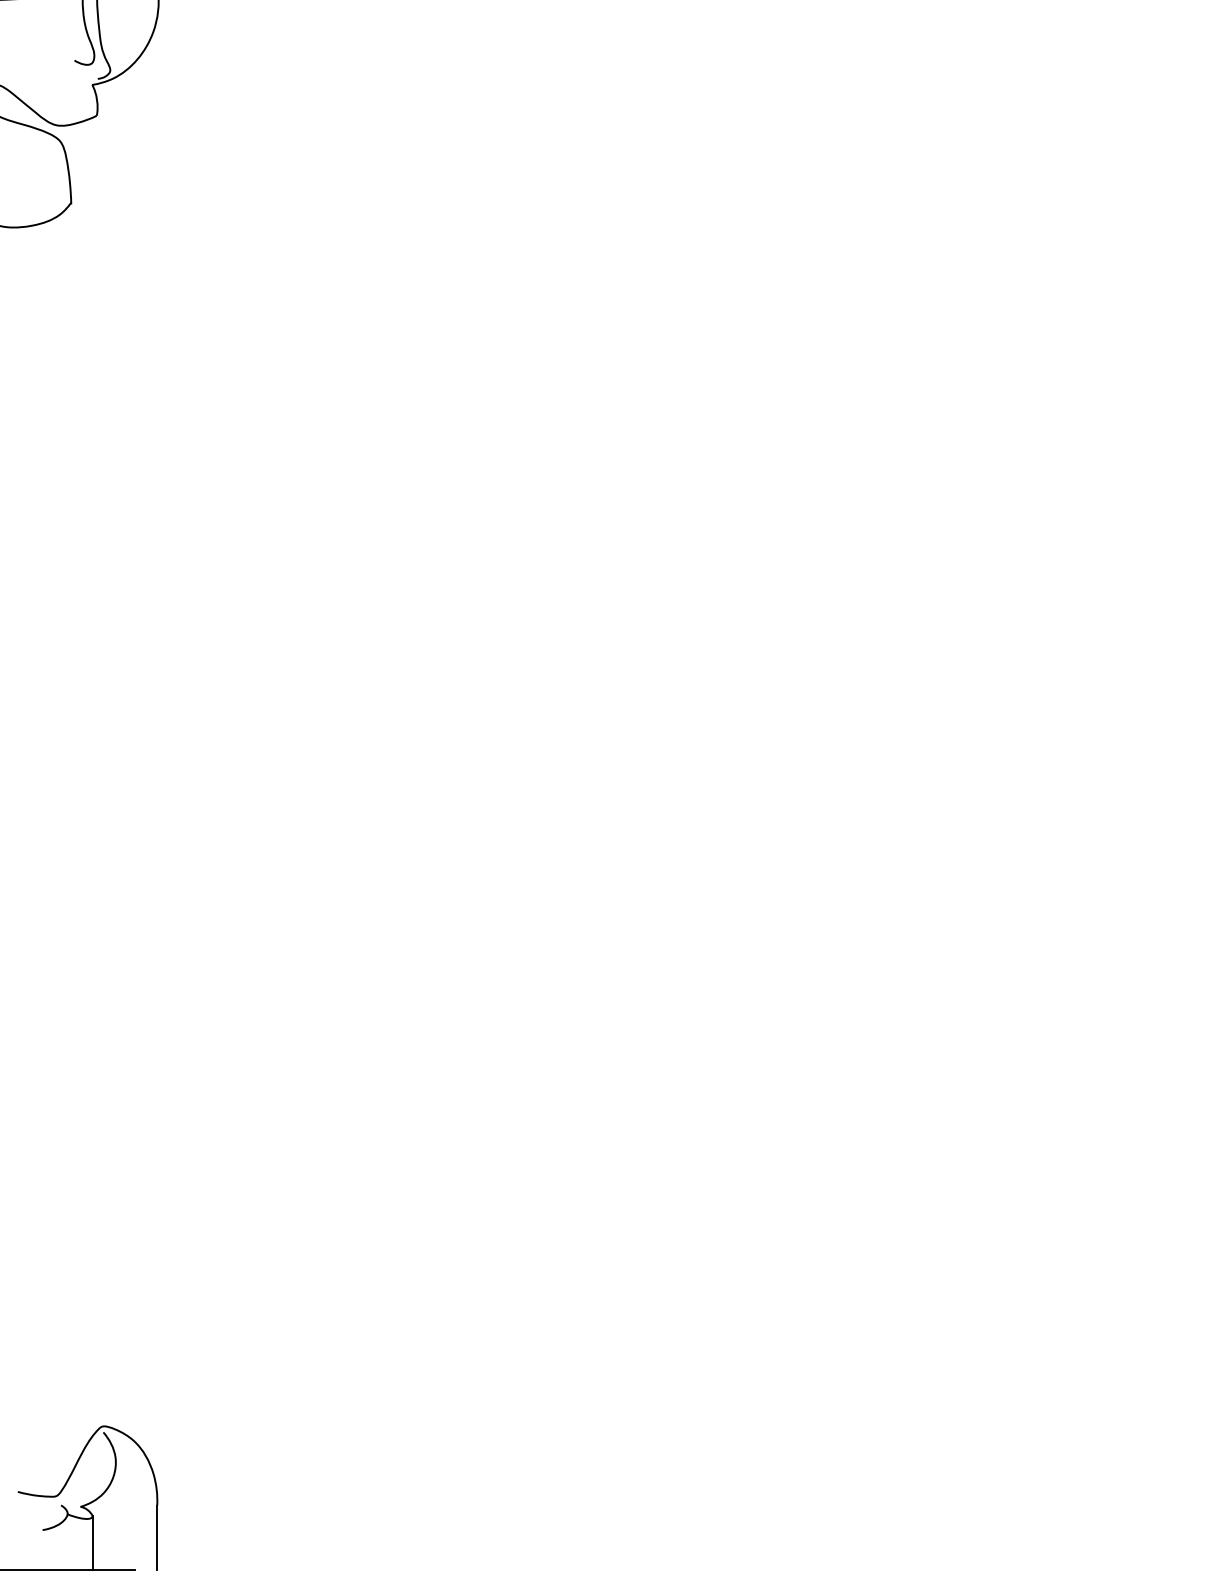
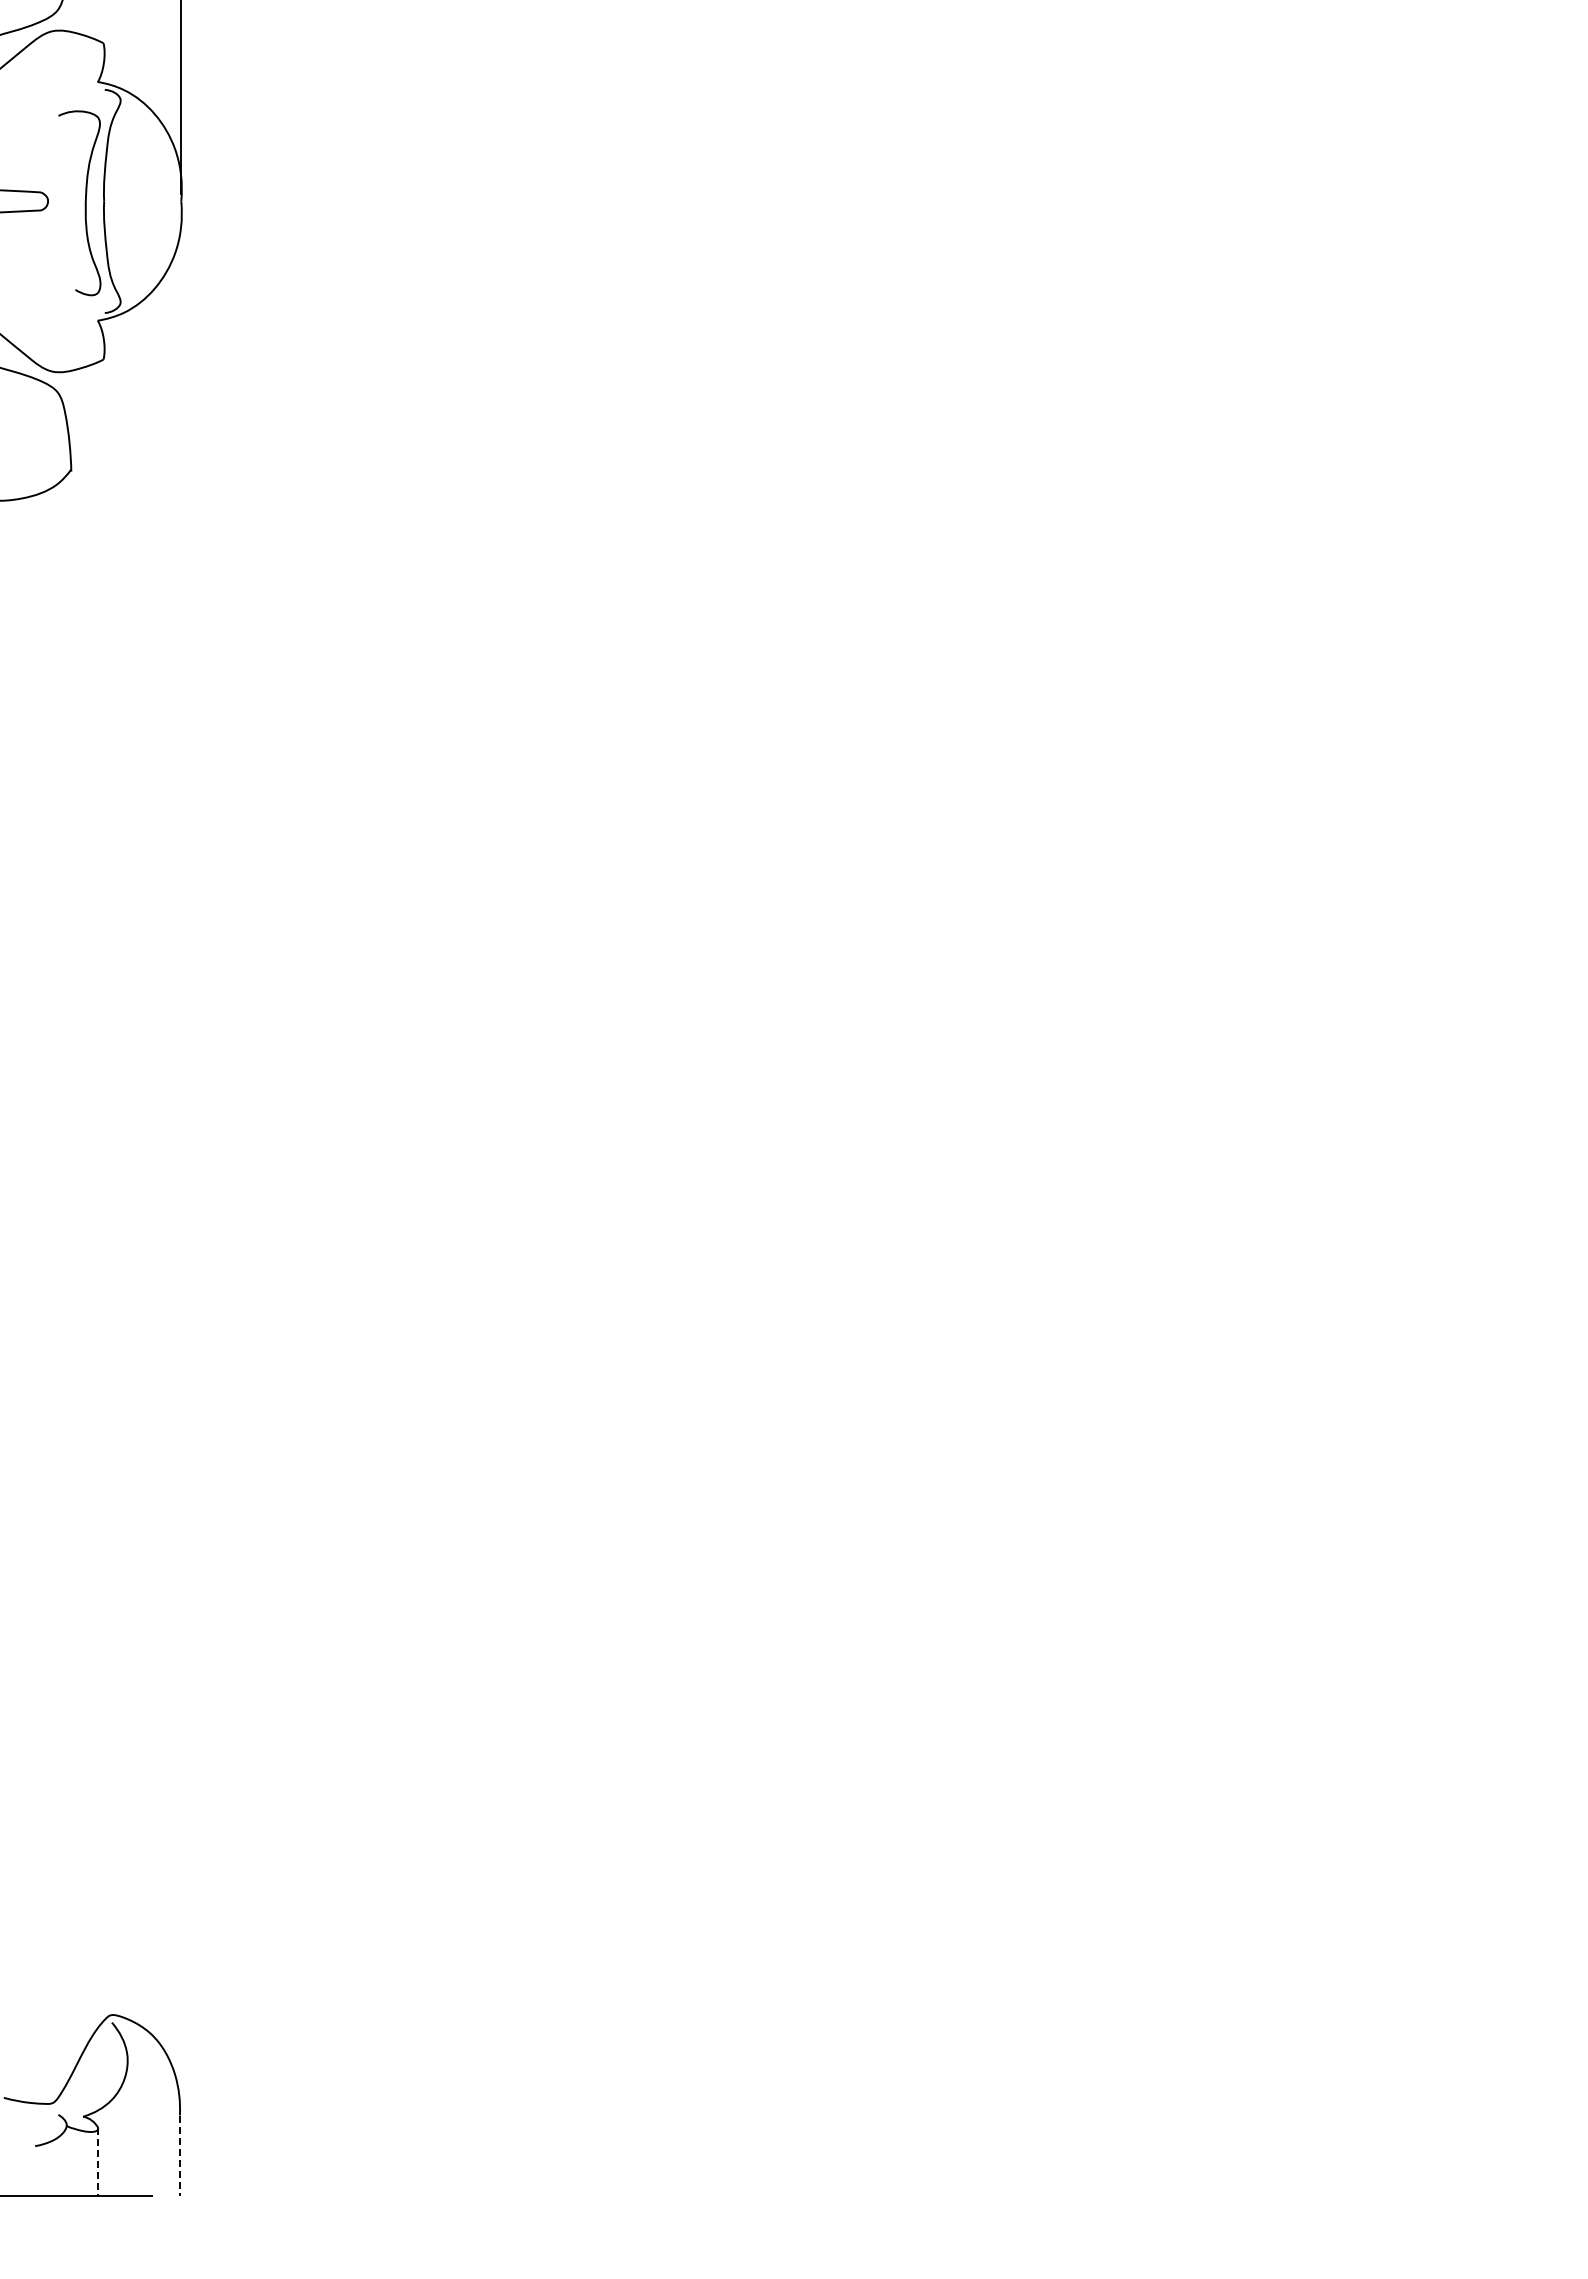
line: (156, 1538) -> (179, 2156), solid -> dashed
line: (92, 1543) -> (98, 2162), solid -> dashed

